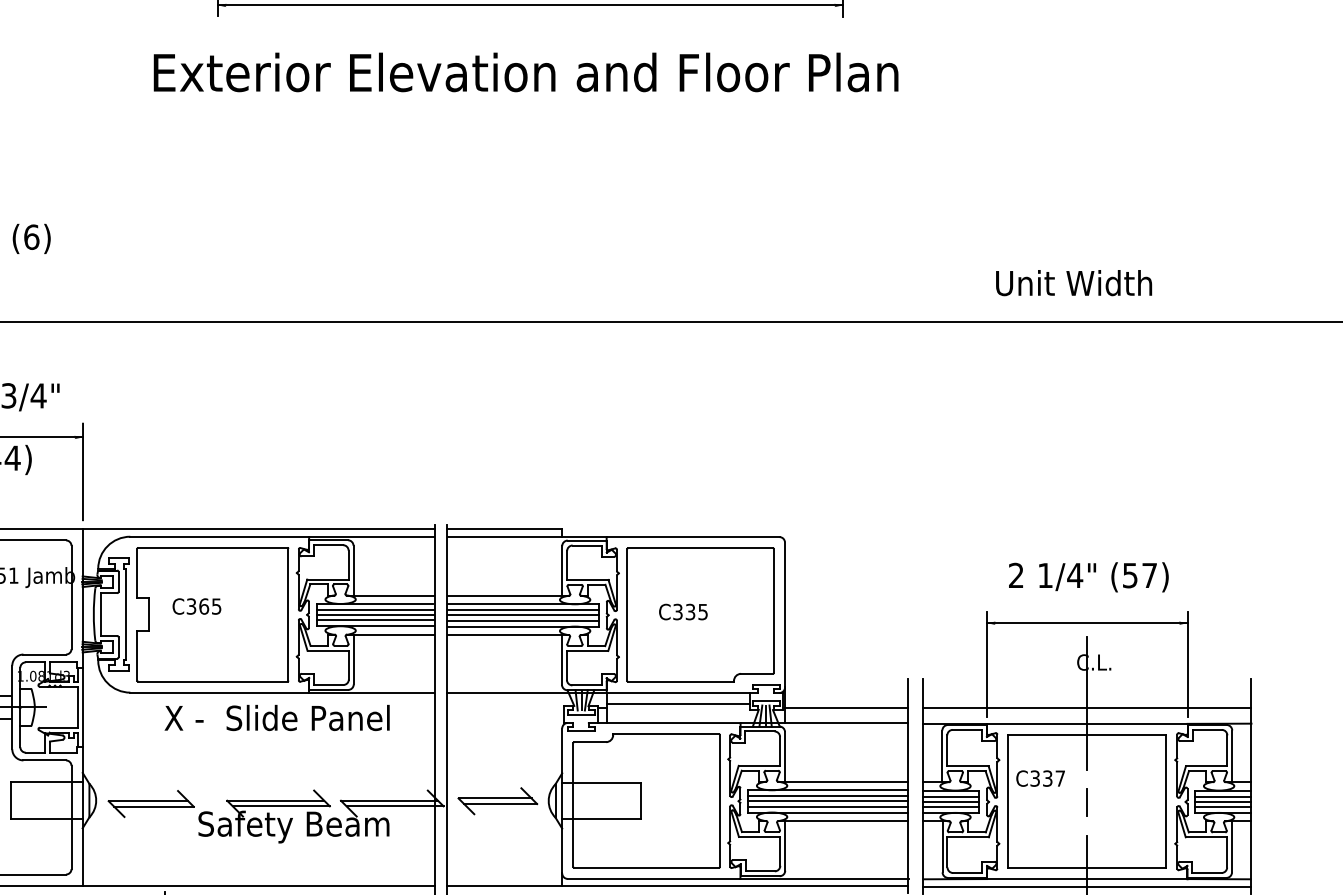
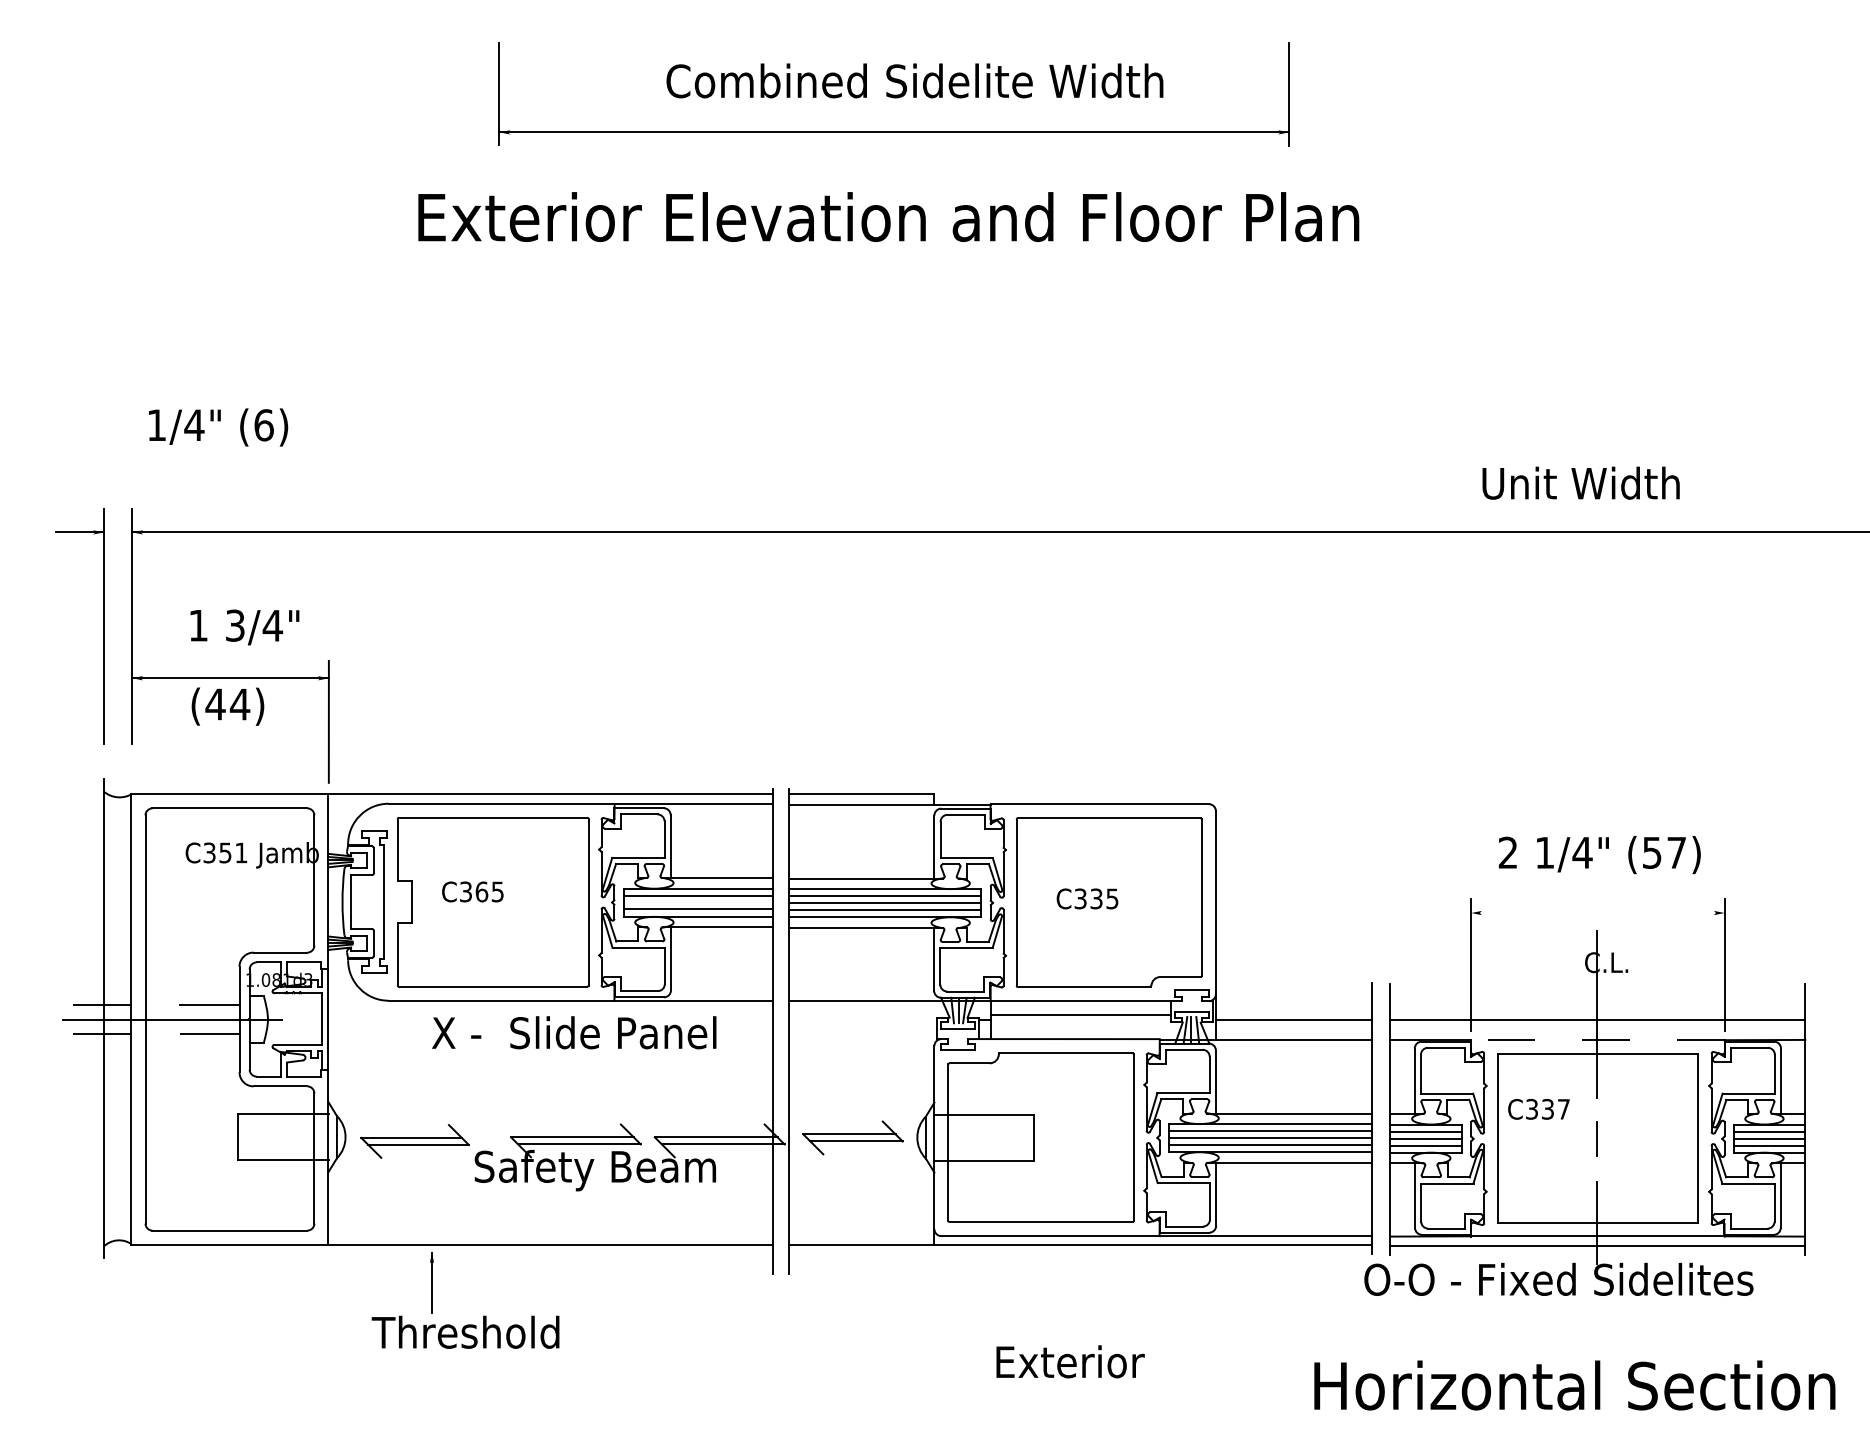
line: (374, 614) -> (697, 902), removed
line: (1087, 623) -> (1597, 913), removed
line: (1087, 723) -> (1597, 1039), solid -> dashed

